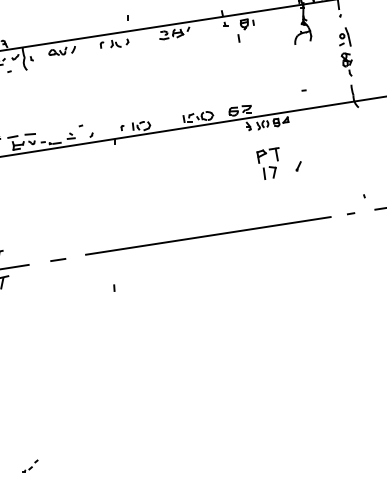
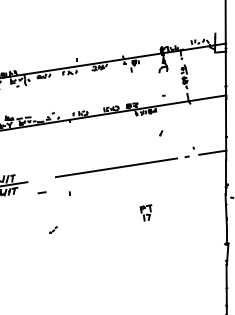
part: (266, 162) -> (145, 212), moved
line: (57, 259) -> (41, 192), moved
part: (30, 465) -> (53, 229), moved

